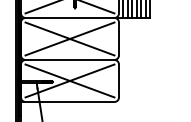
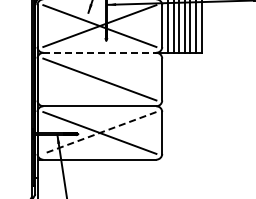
line: (69, 17) -> (99, 52), solid -> dashed
line: (69, 38) -> (99, 79), removed
line: (69, 81) -> (99, 133), solid -> dashed

